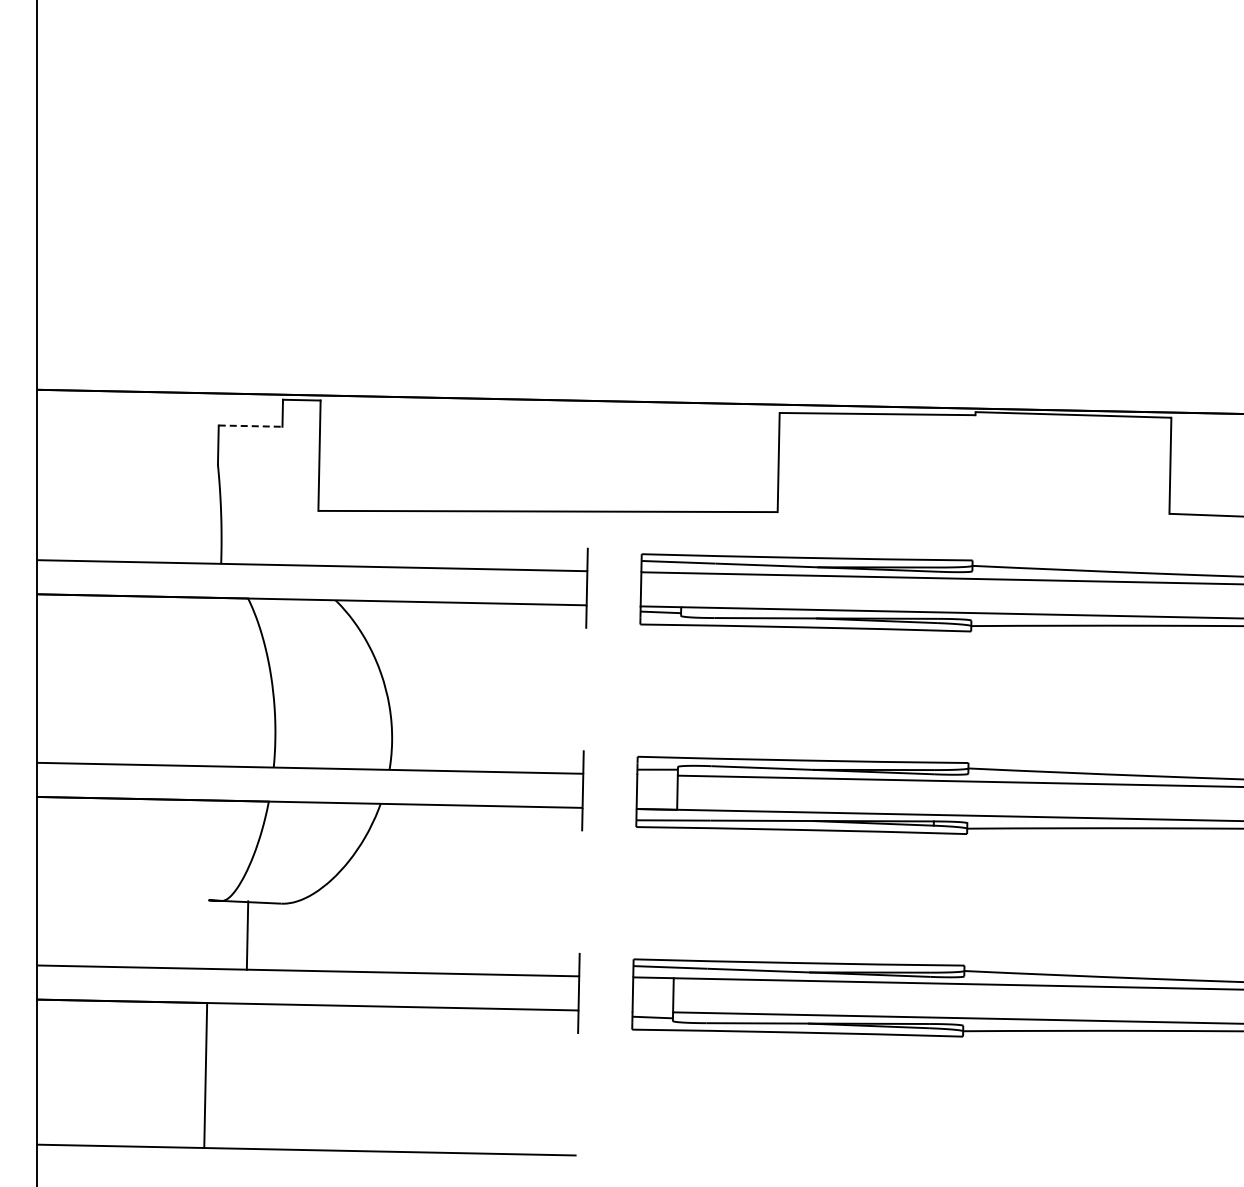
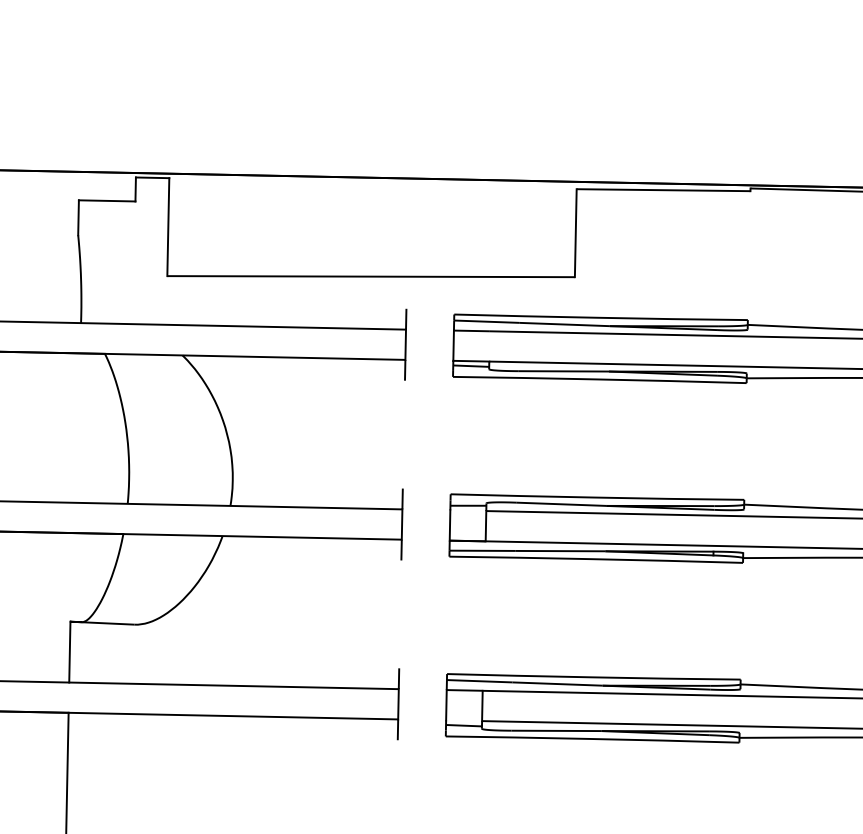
line: (250, 426) -> (107, 201), dashed -> solid
line: (247, 935) -> (69, 652), moved

